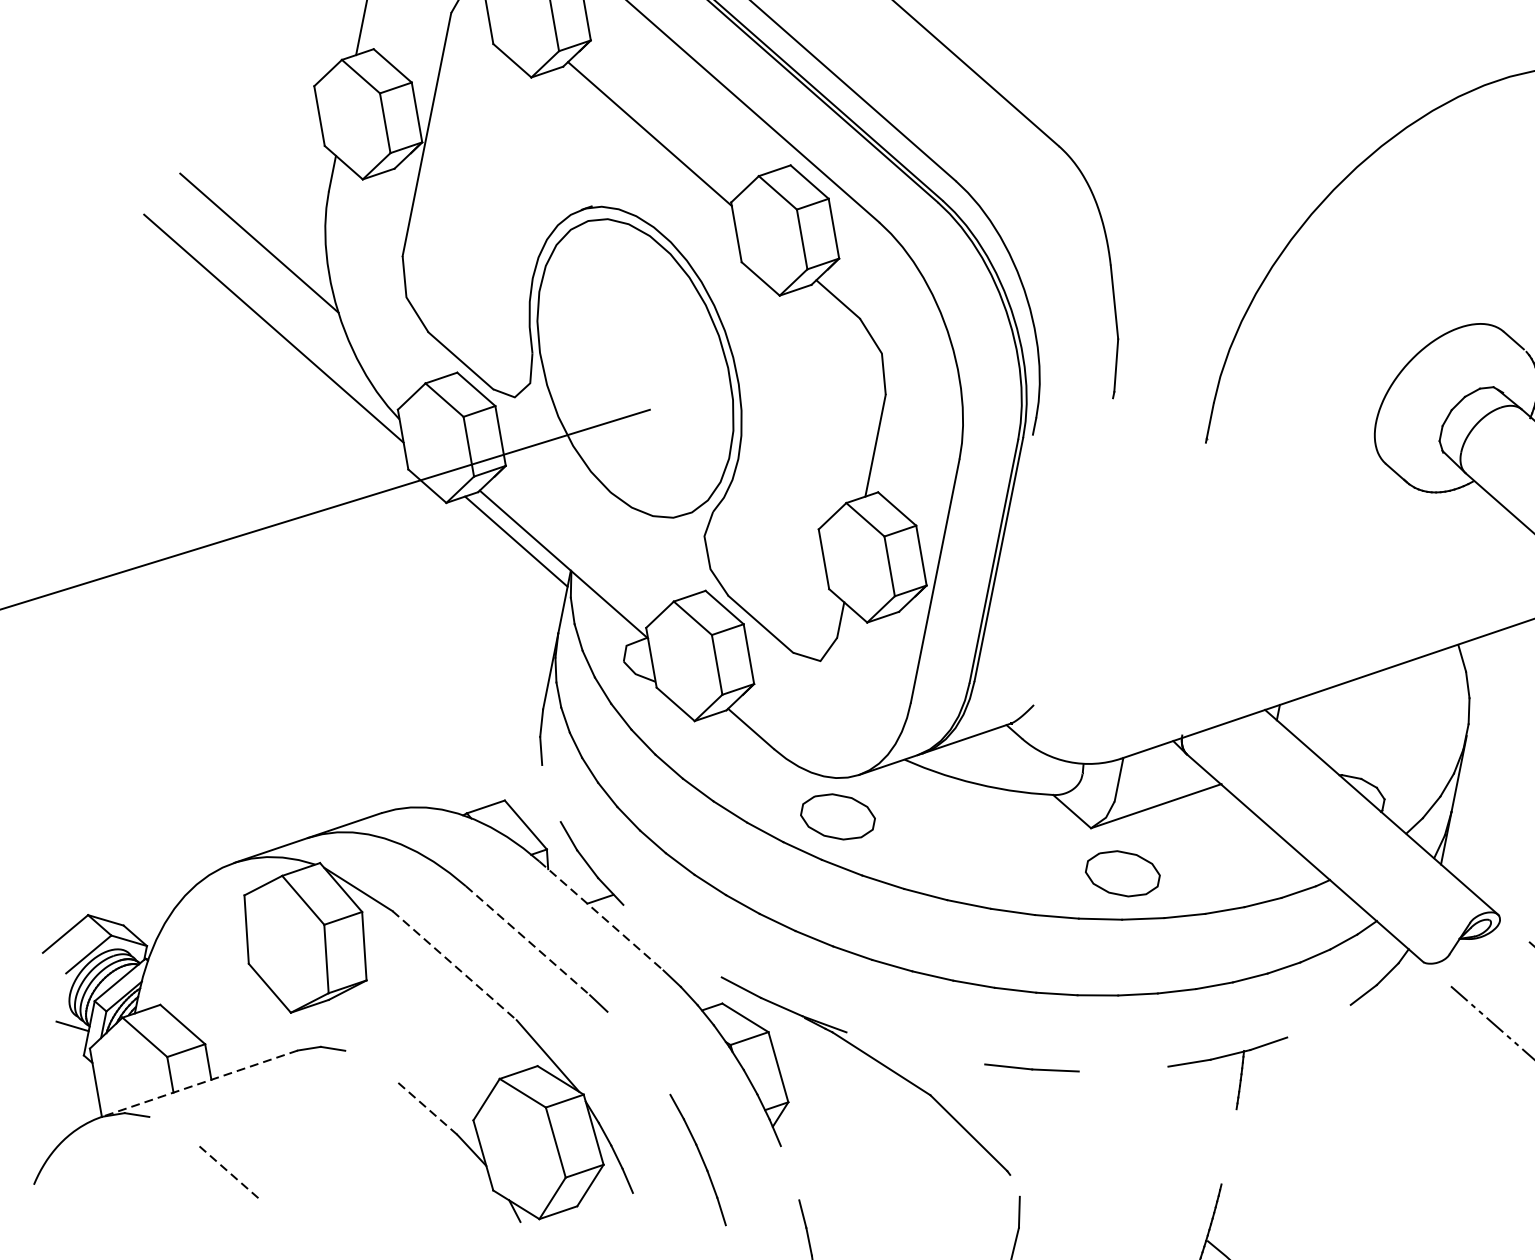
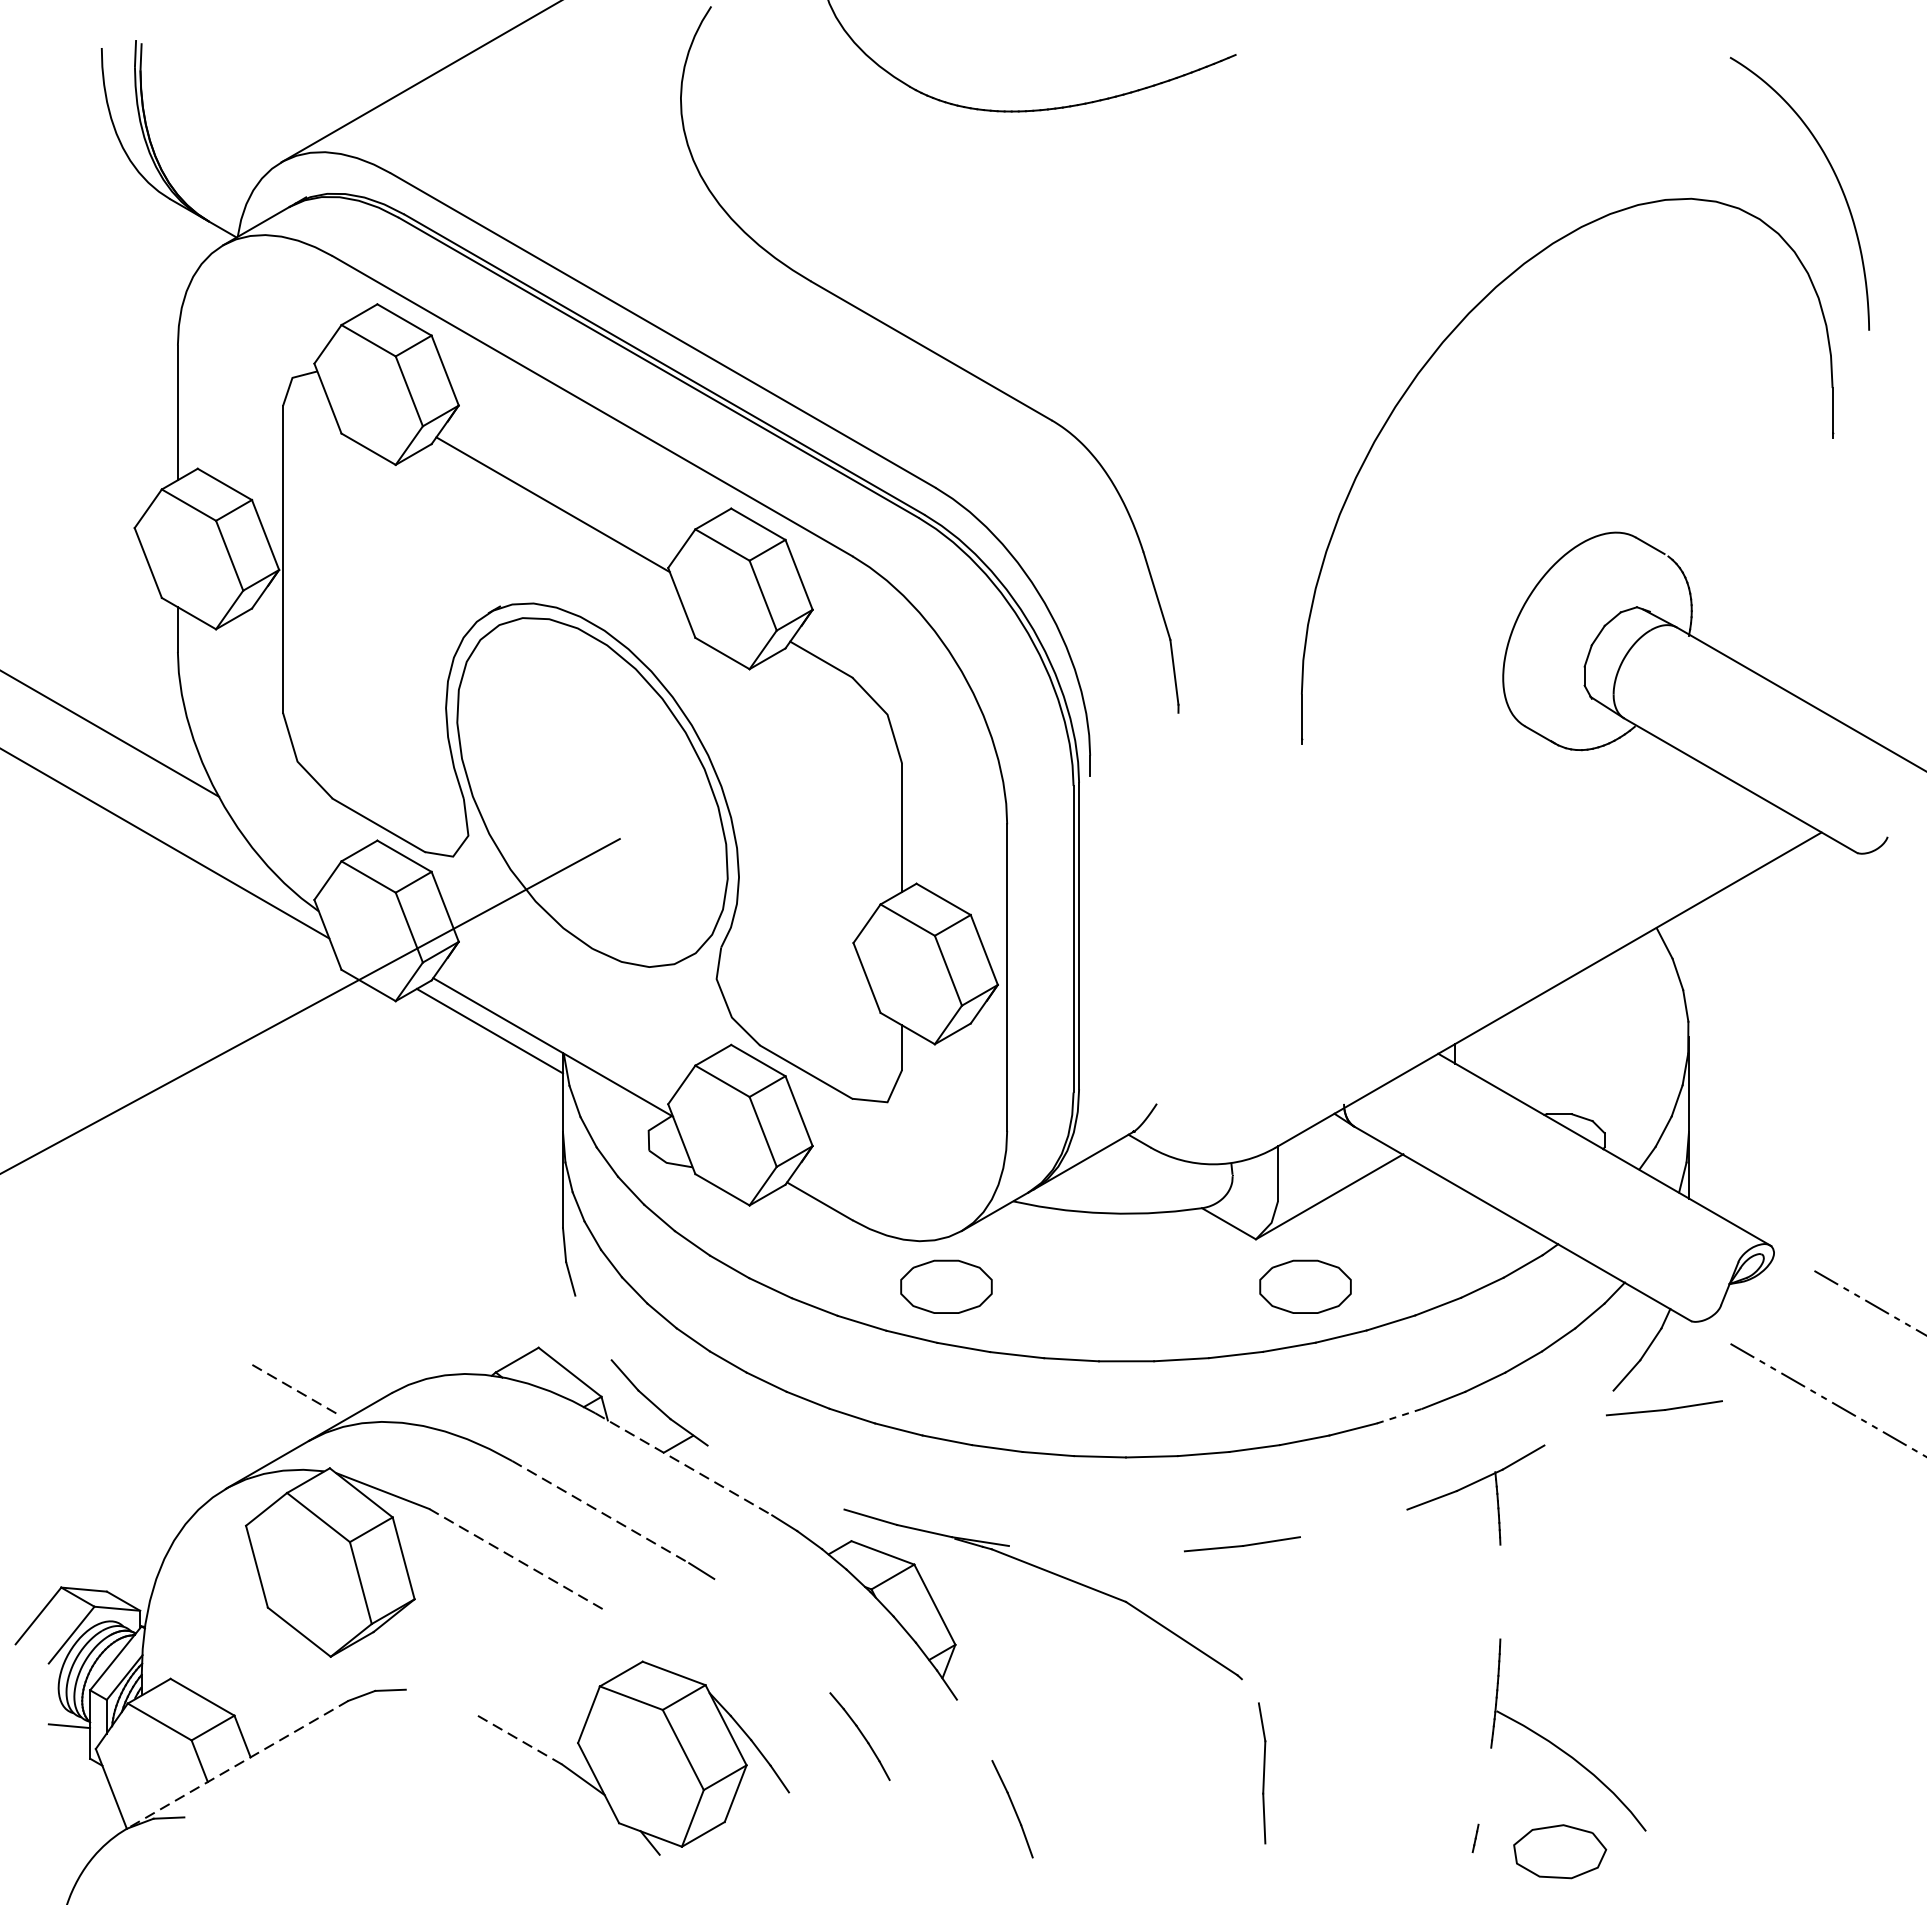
line: (1176, 991) -> (1399, 1416), solid -> dashed
part: (1388, 1027) -> (1664, 1408), added
line: (547, 1055) -> (652, 1646), removed
part: (697, 1159) -> (859, 1736), size x0.6
line: (226, 1171) -> (291, 1388), moved

